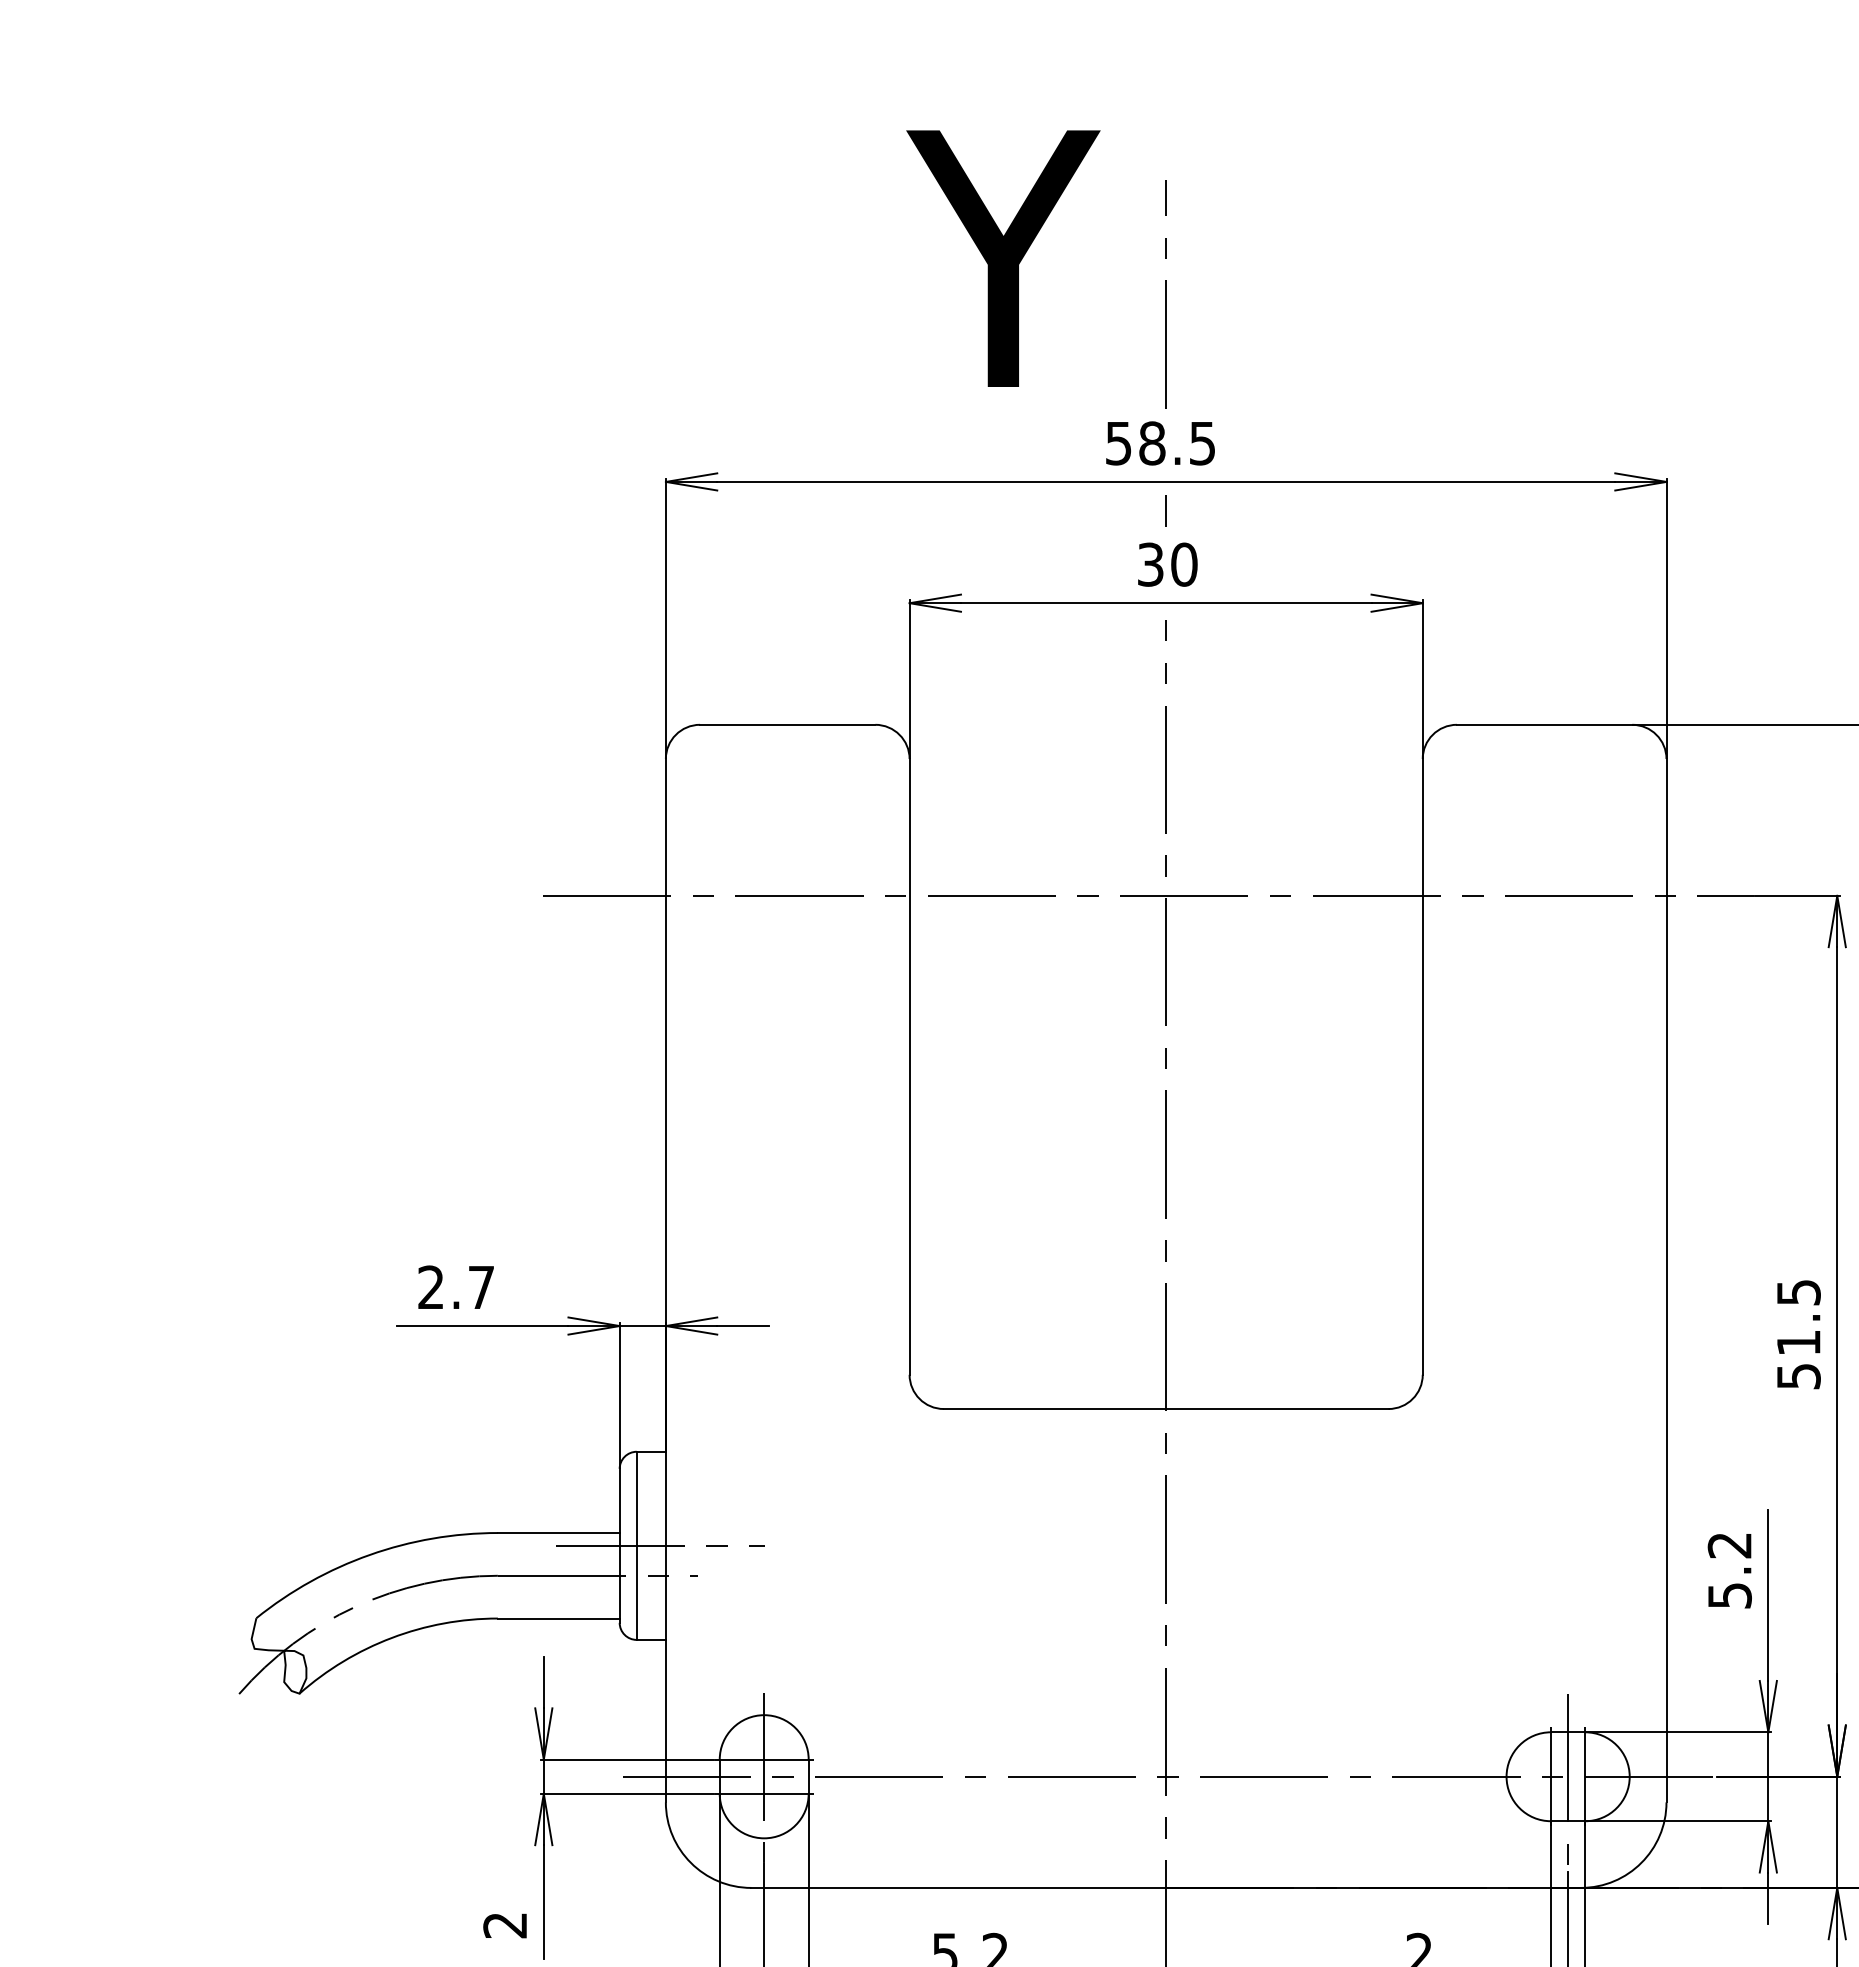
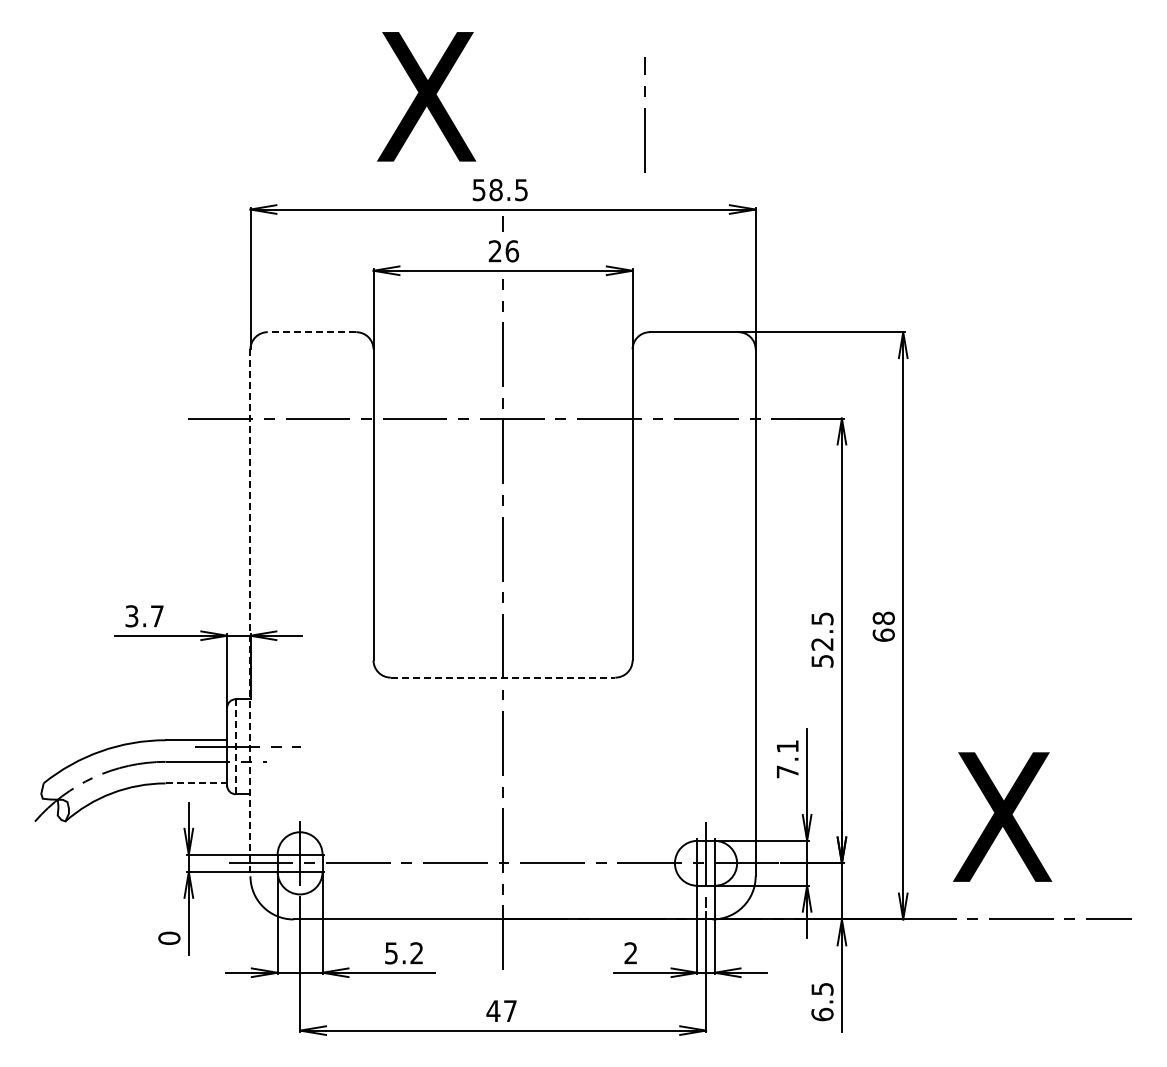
text: (1010, 258) -> (424, 96), Y -> X
line: (1165, 293) -> (644, 114), moved
text: (1167, 565) -> (503, 251), 30 -> 26
line: (786, 725) -> (311, 332), solid -> dashed
line: (665, 1281) -> (250, 613), solid -> dashed
text: (430, 1287) -> (131, 616), 2.7 -> 3.7
text: (1798, 1343) -> (822, 644), 51.5 -> 52.5
line: (1167, 1408) -> (503, 677), solid -> dashed
line: (636, 1545) -> (235, 746), solid -> dashed
text: (1729, 1571) -> (787, 759), 5.2 -> 7.1
line: (558, 1618) -> (196, 783), solid -> dashed
text: (505, 1923) -> (169, 937), 2 -> 0

